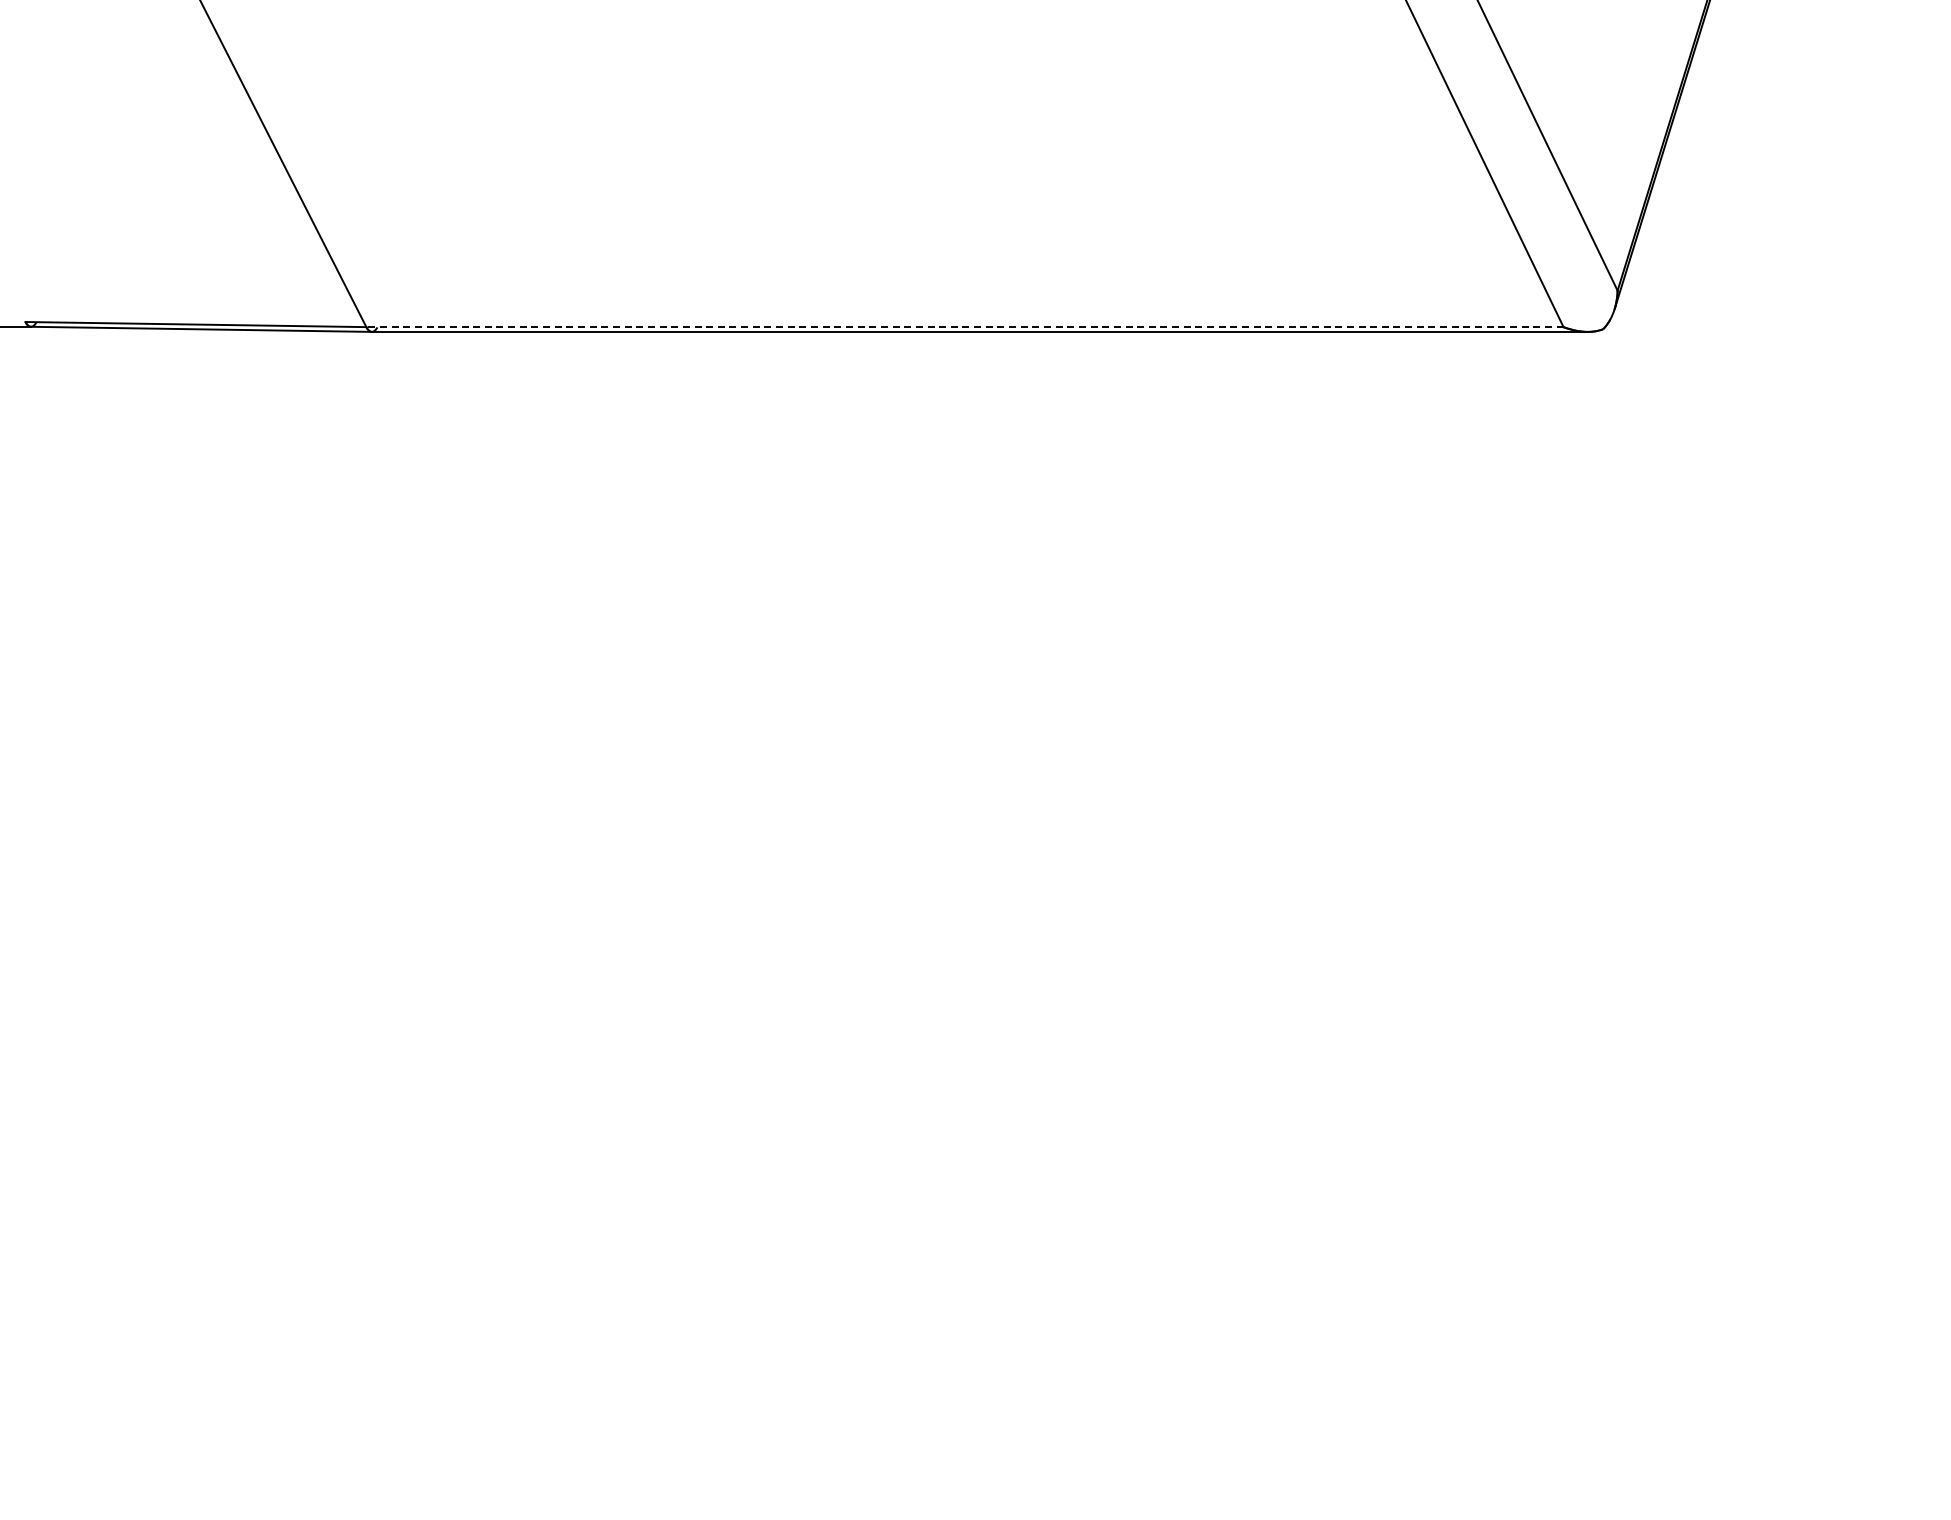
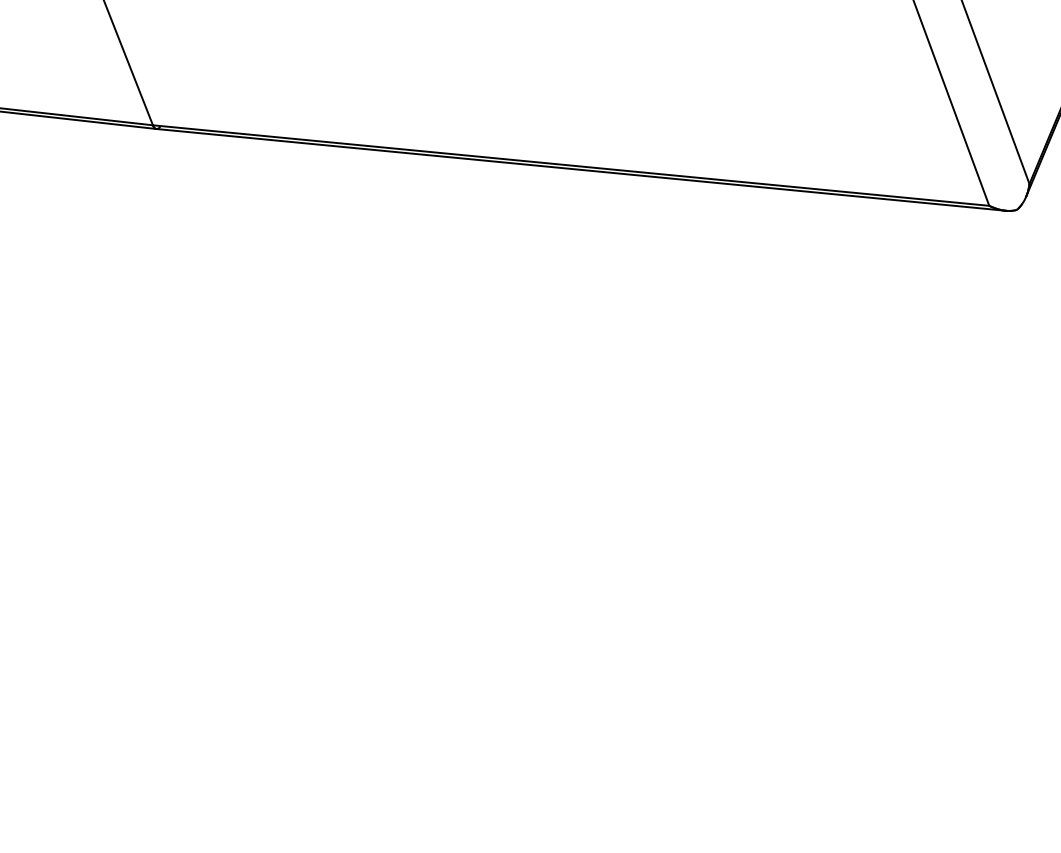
line: (964, 327) -> (570, 165), dashed -> solid

